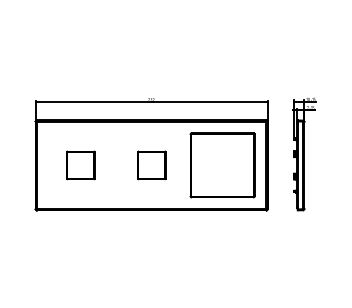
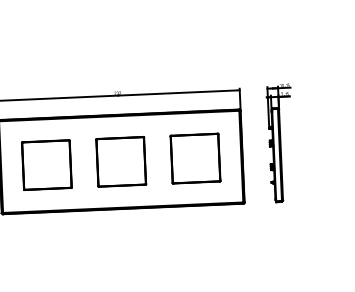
part: (80, 165) -> (46, 165), size x1.67
part: (151, 165) -> (120, 161), size x1.67
part: (222, 165) -> (195, 158), size x0.71

